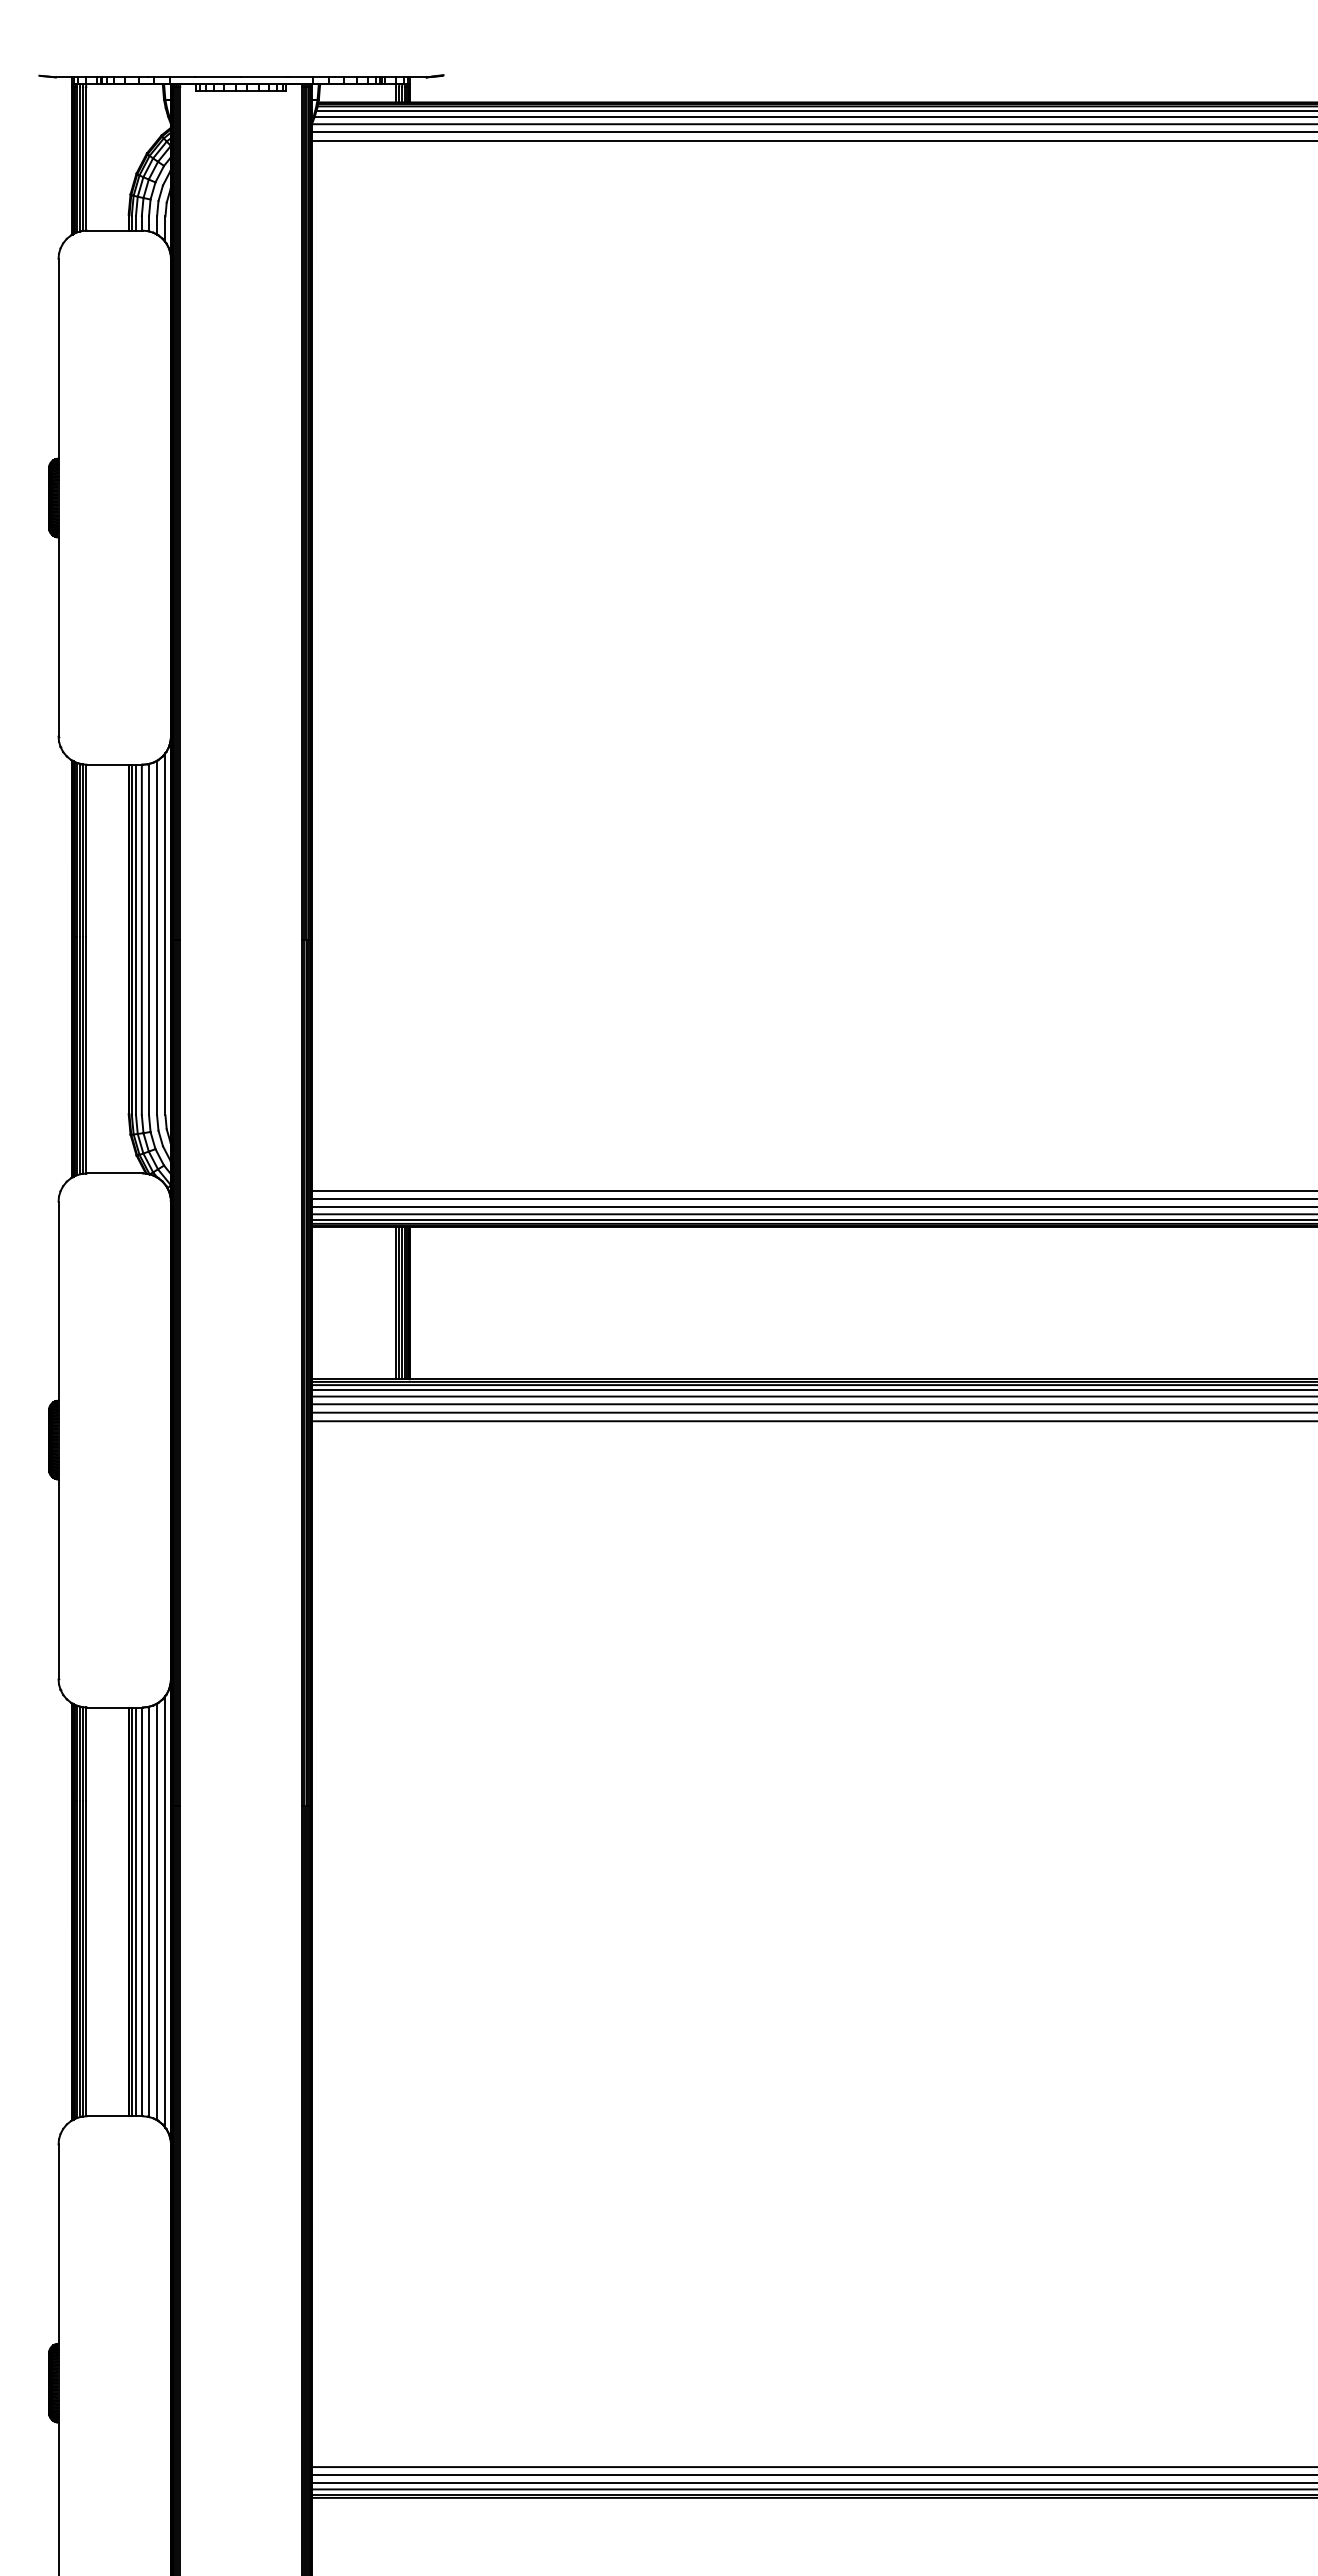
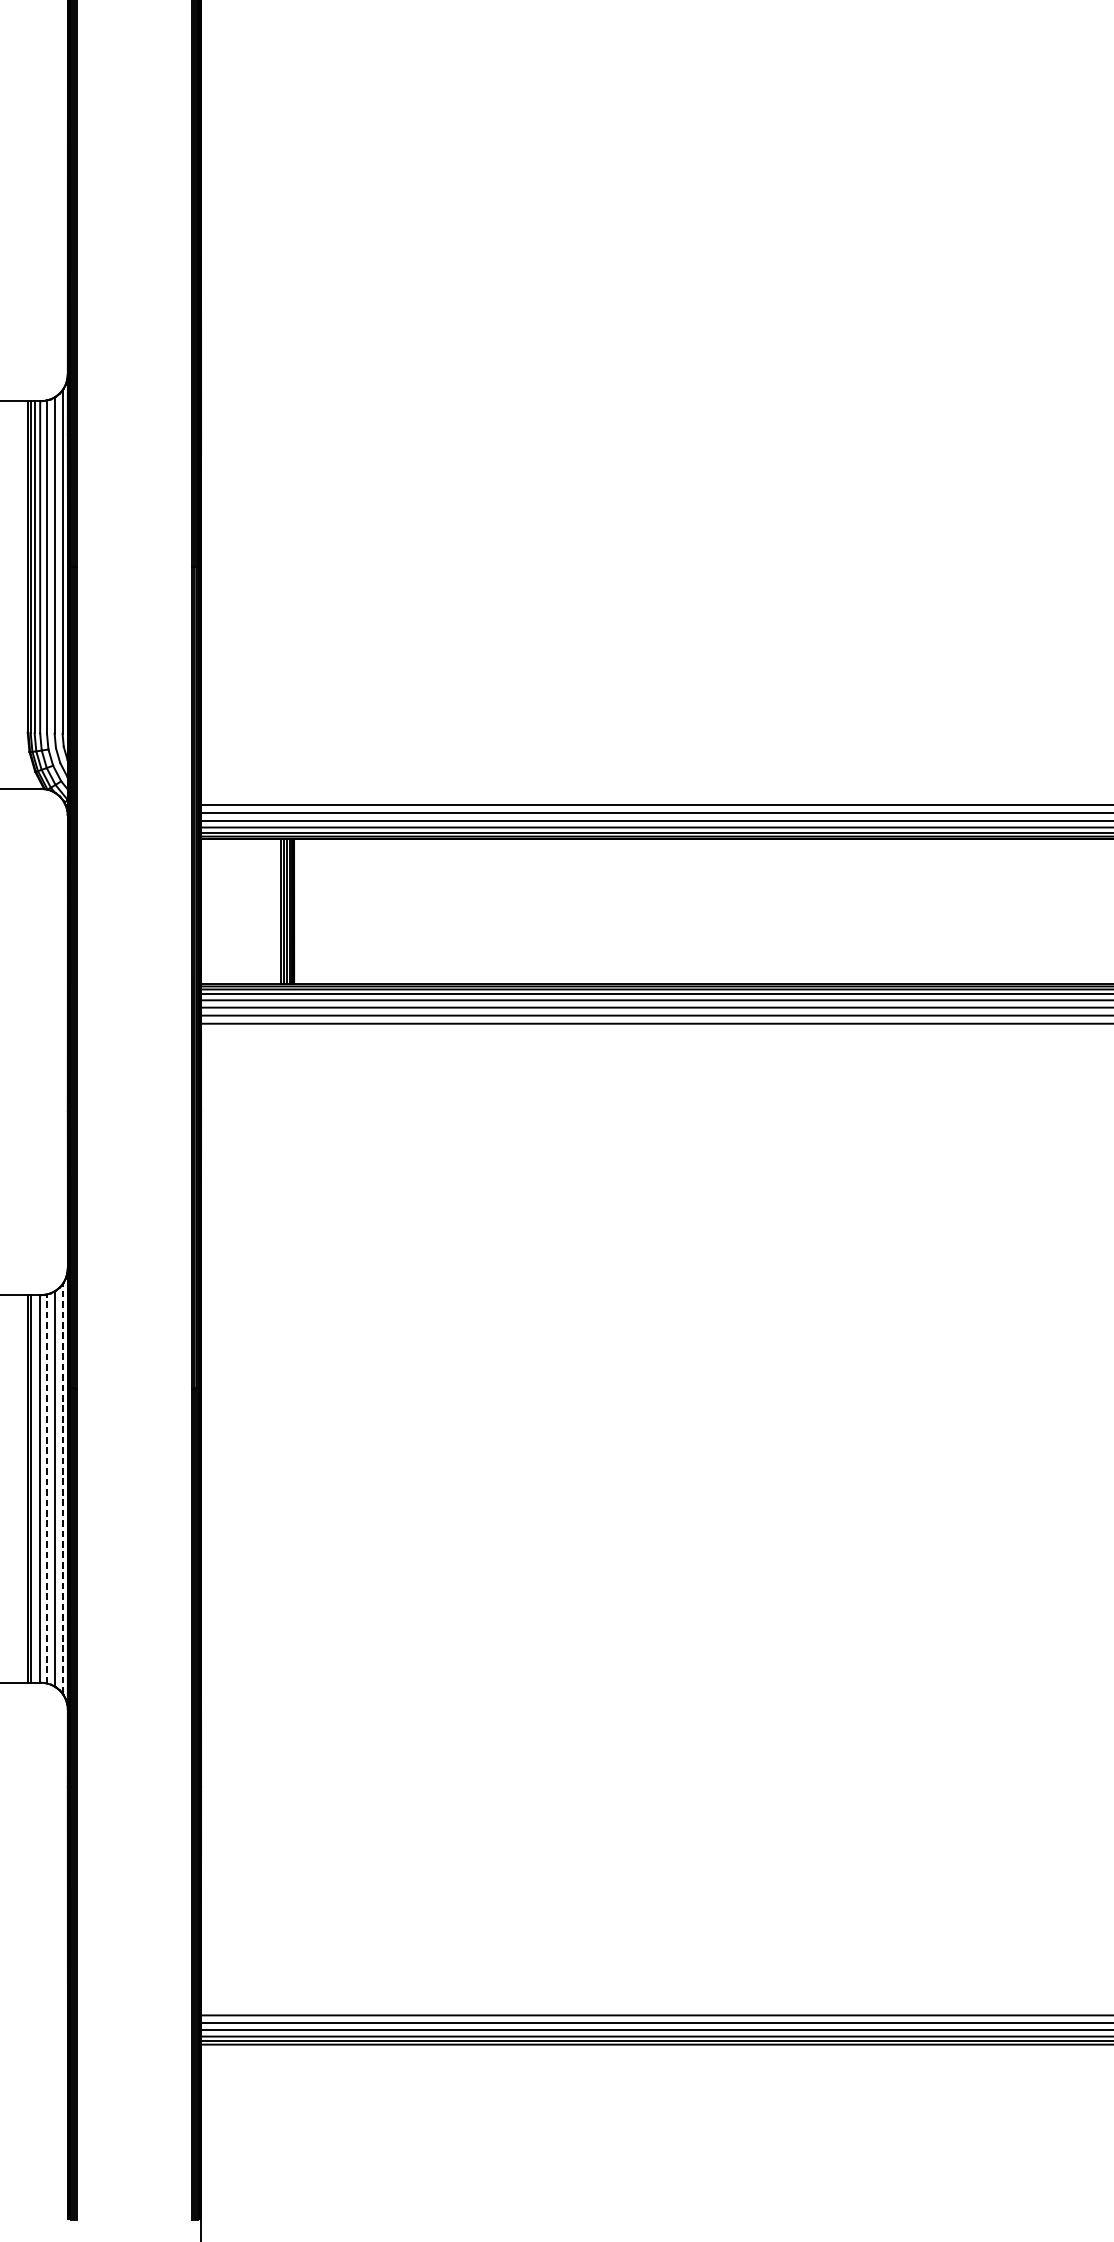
line: (136, 1911) -> (35, 1488), removed
line: (149, 1911) -> (47, 1488), solid -> dashed
line: (165, 1911) -> (62, 1488), solid -> dashed

